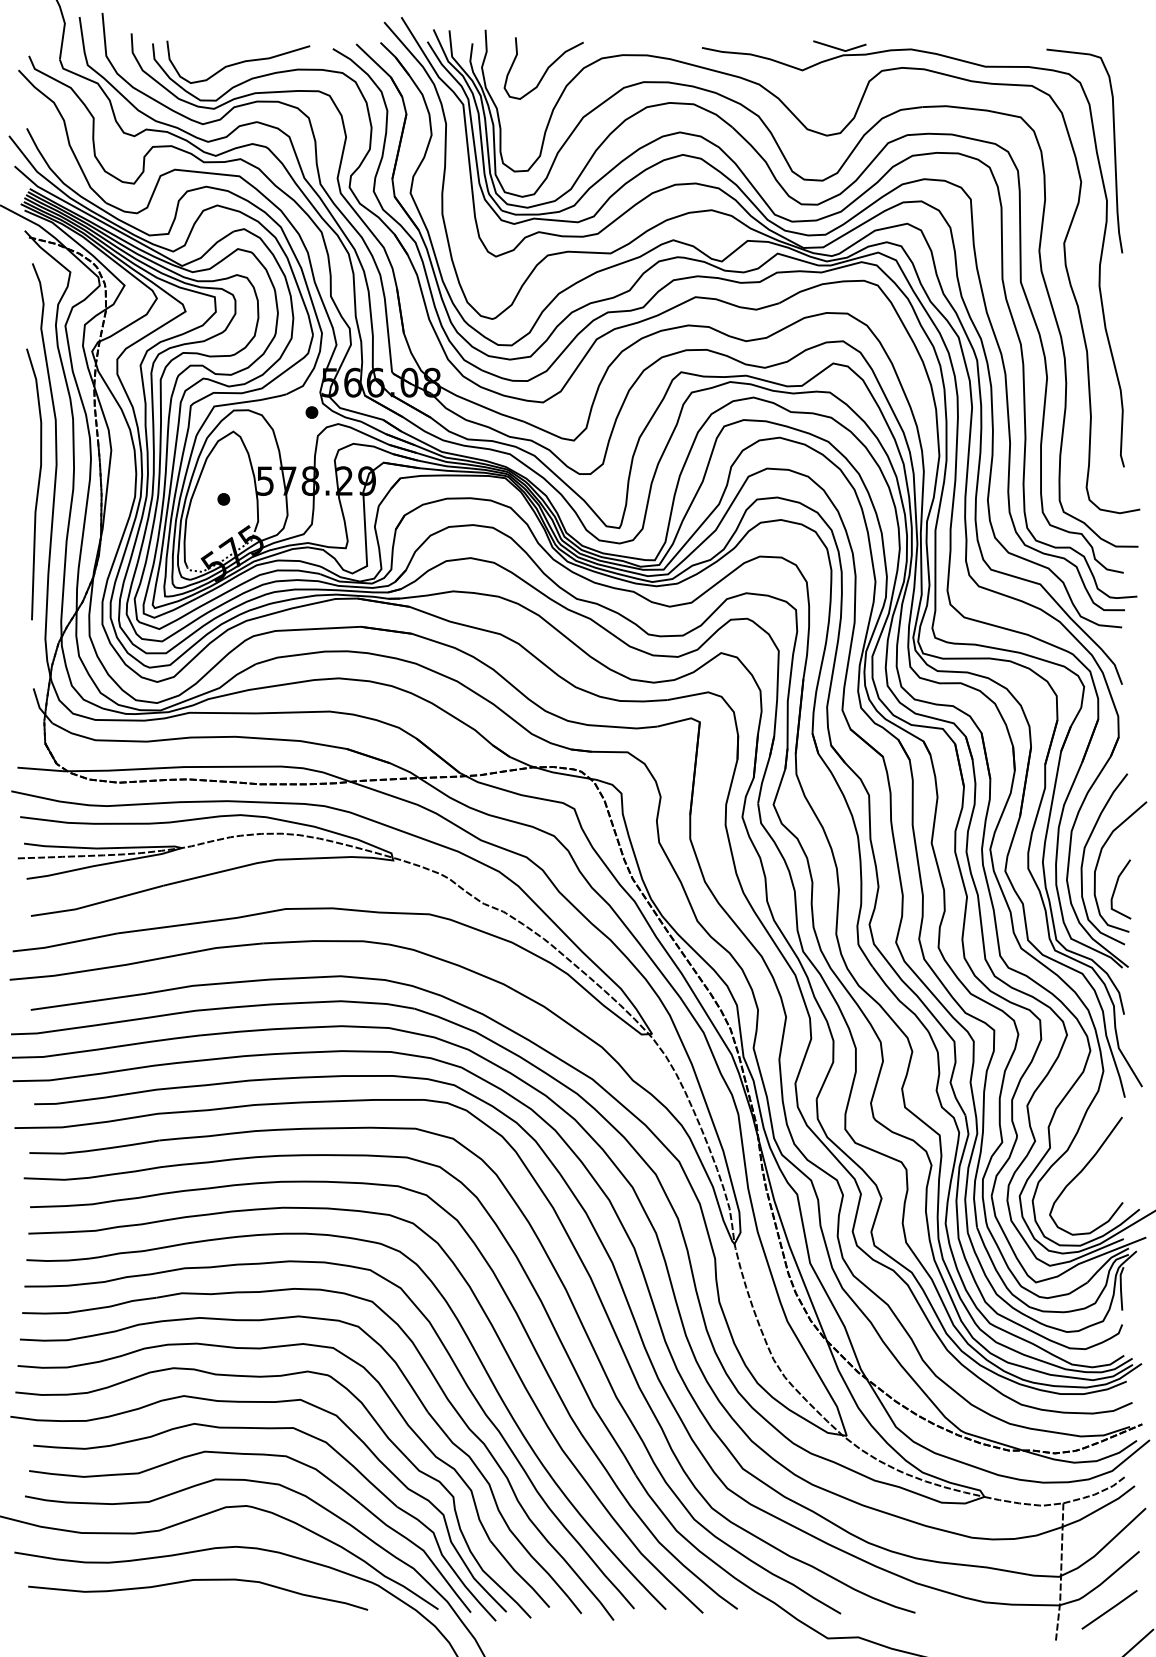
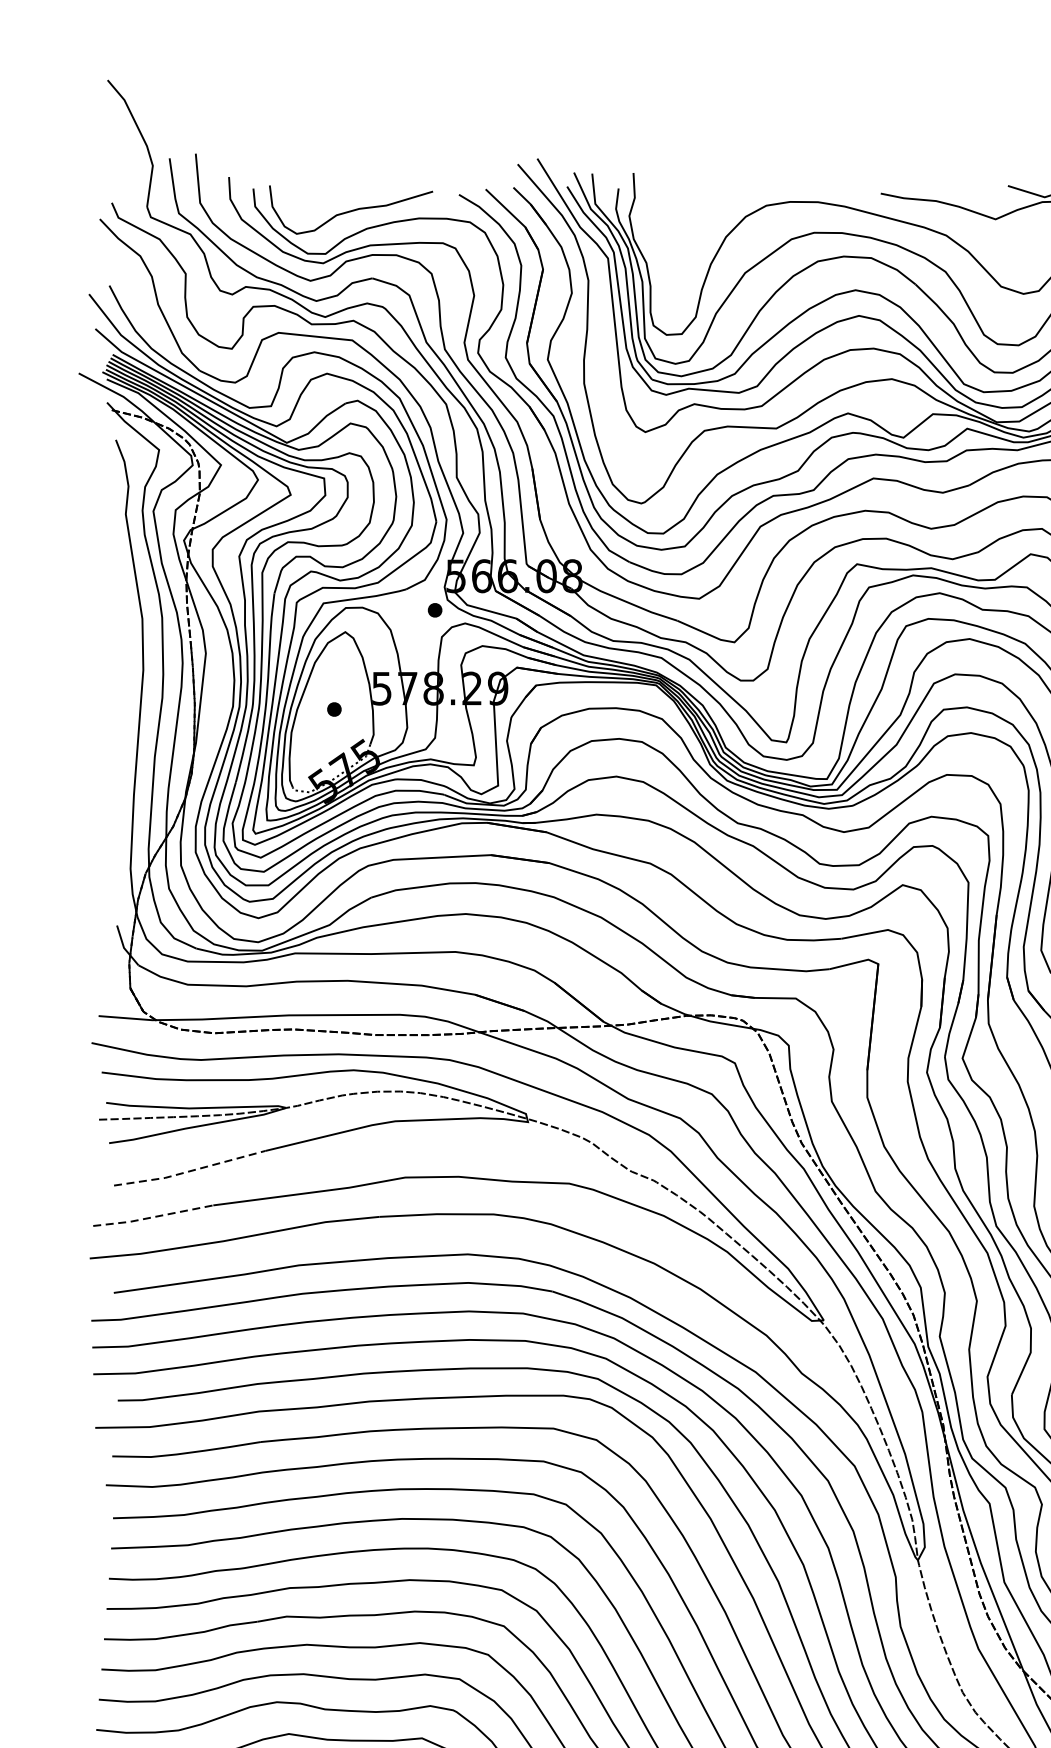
curve: (545, 70) -> (701, 219), removed
curve: (37, 484) -> (121, 692), removed
line: (96, 903) -> (188, 1171), solid -> dashed
line: (65, 943) -> (153, 1216), solid -> dashed

